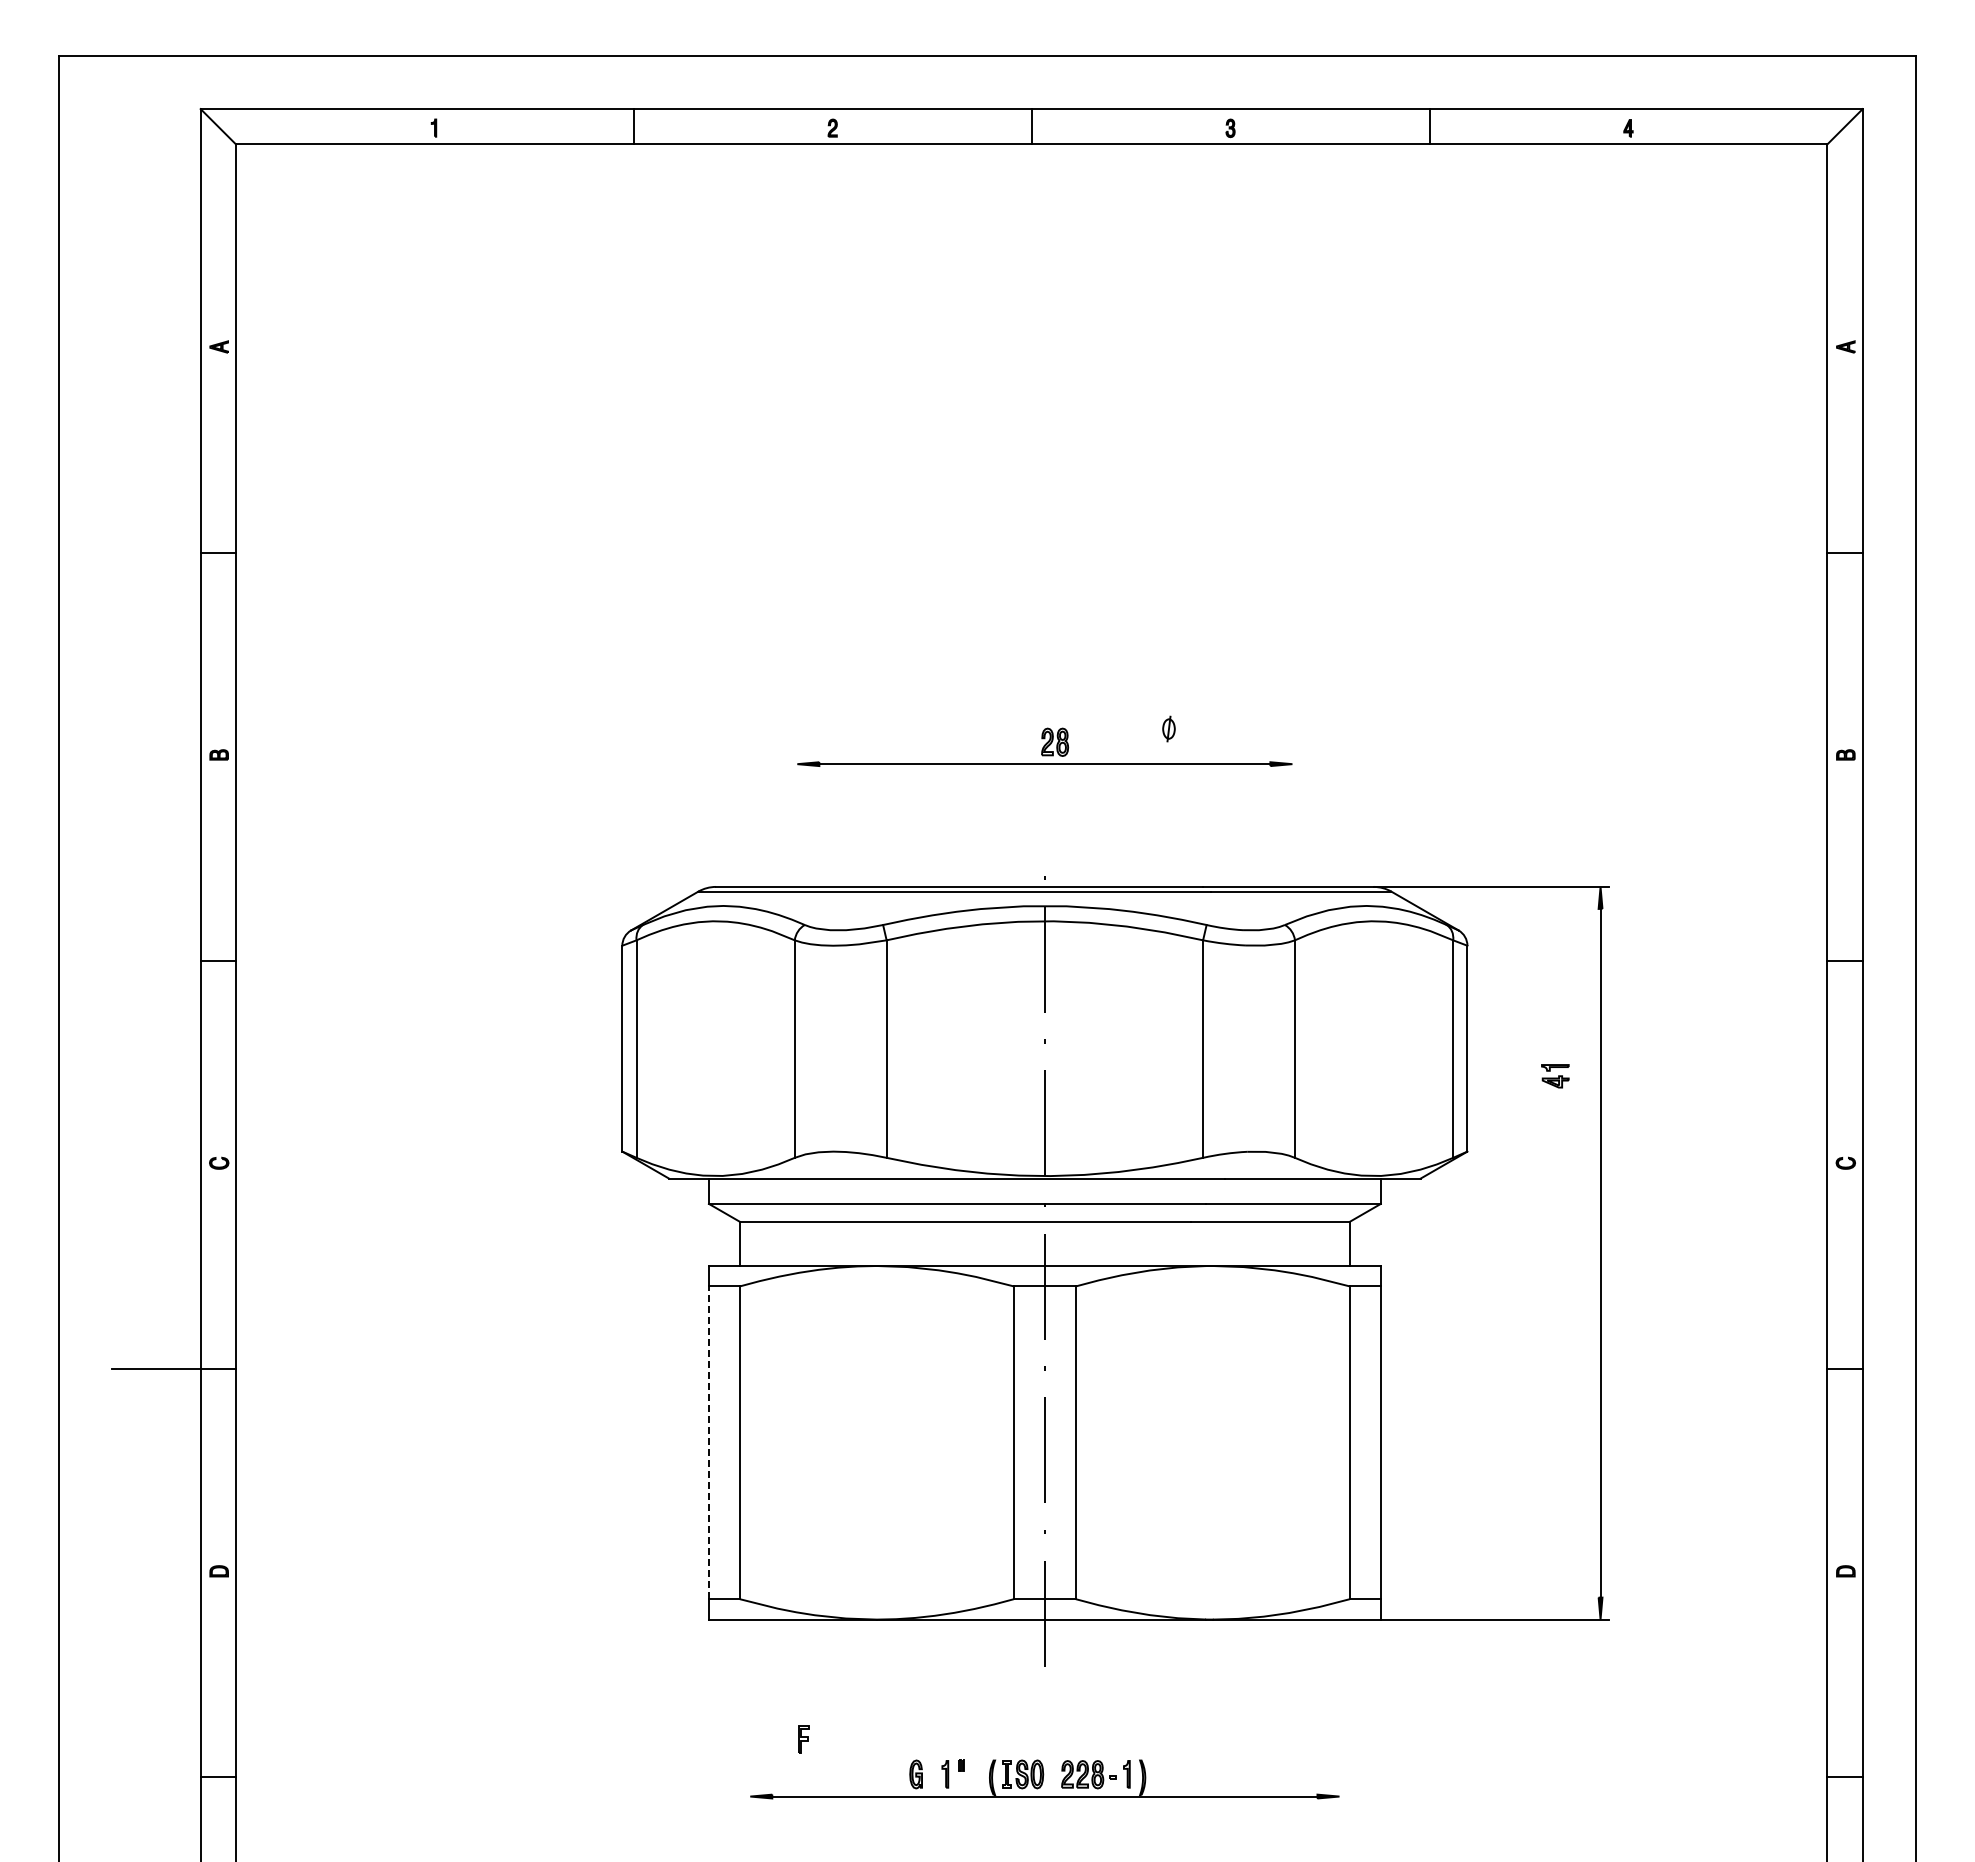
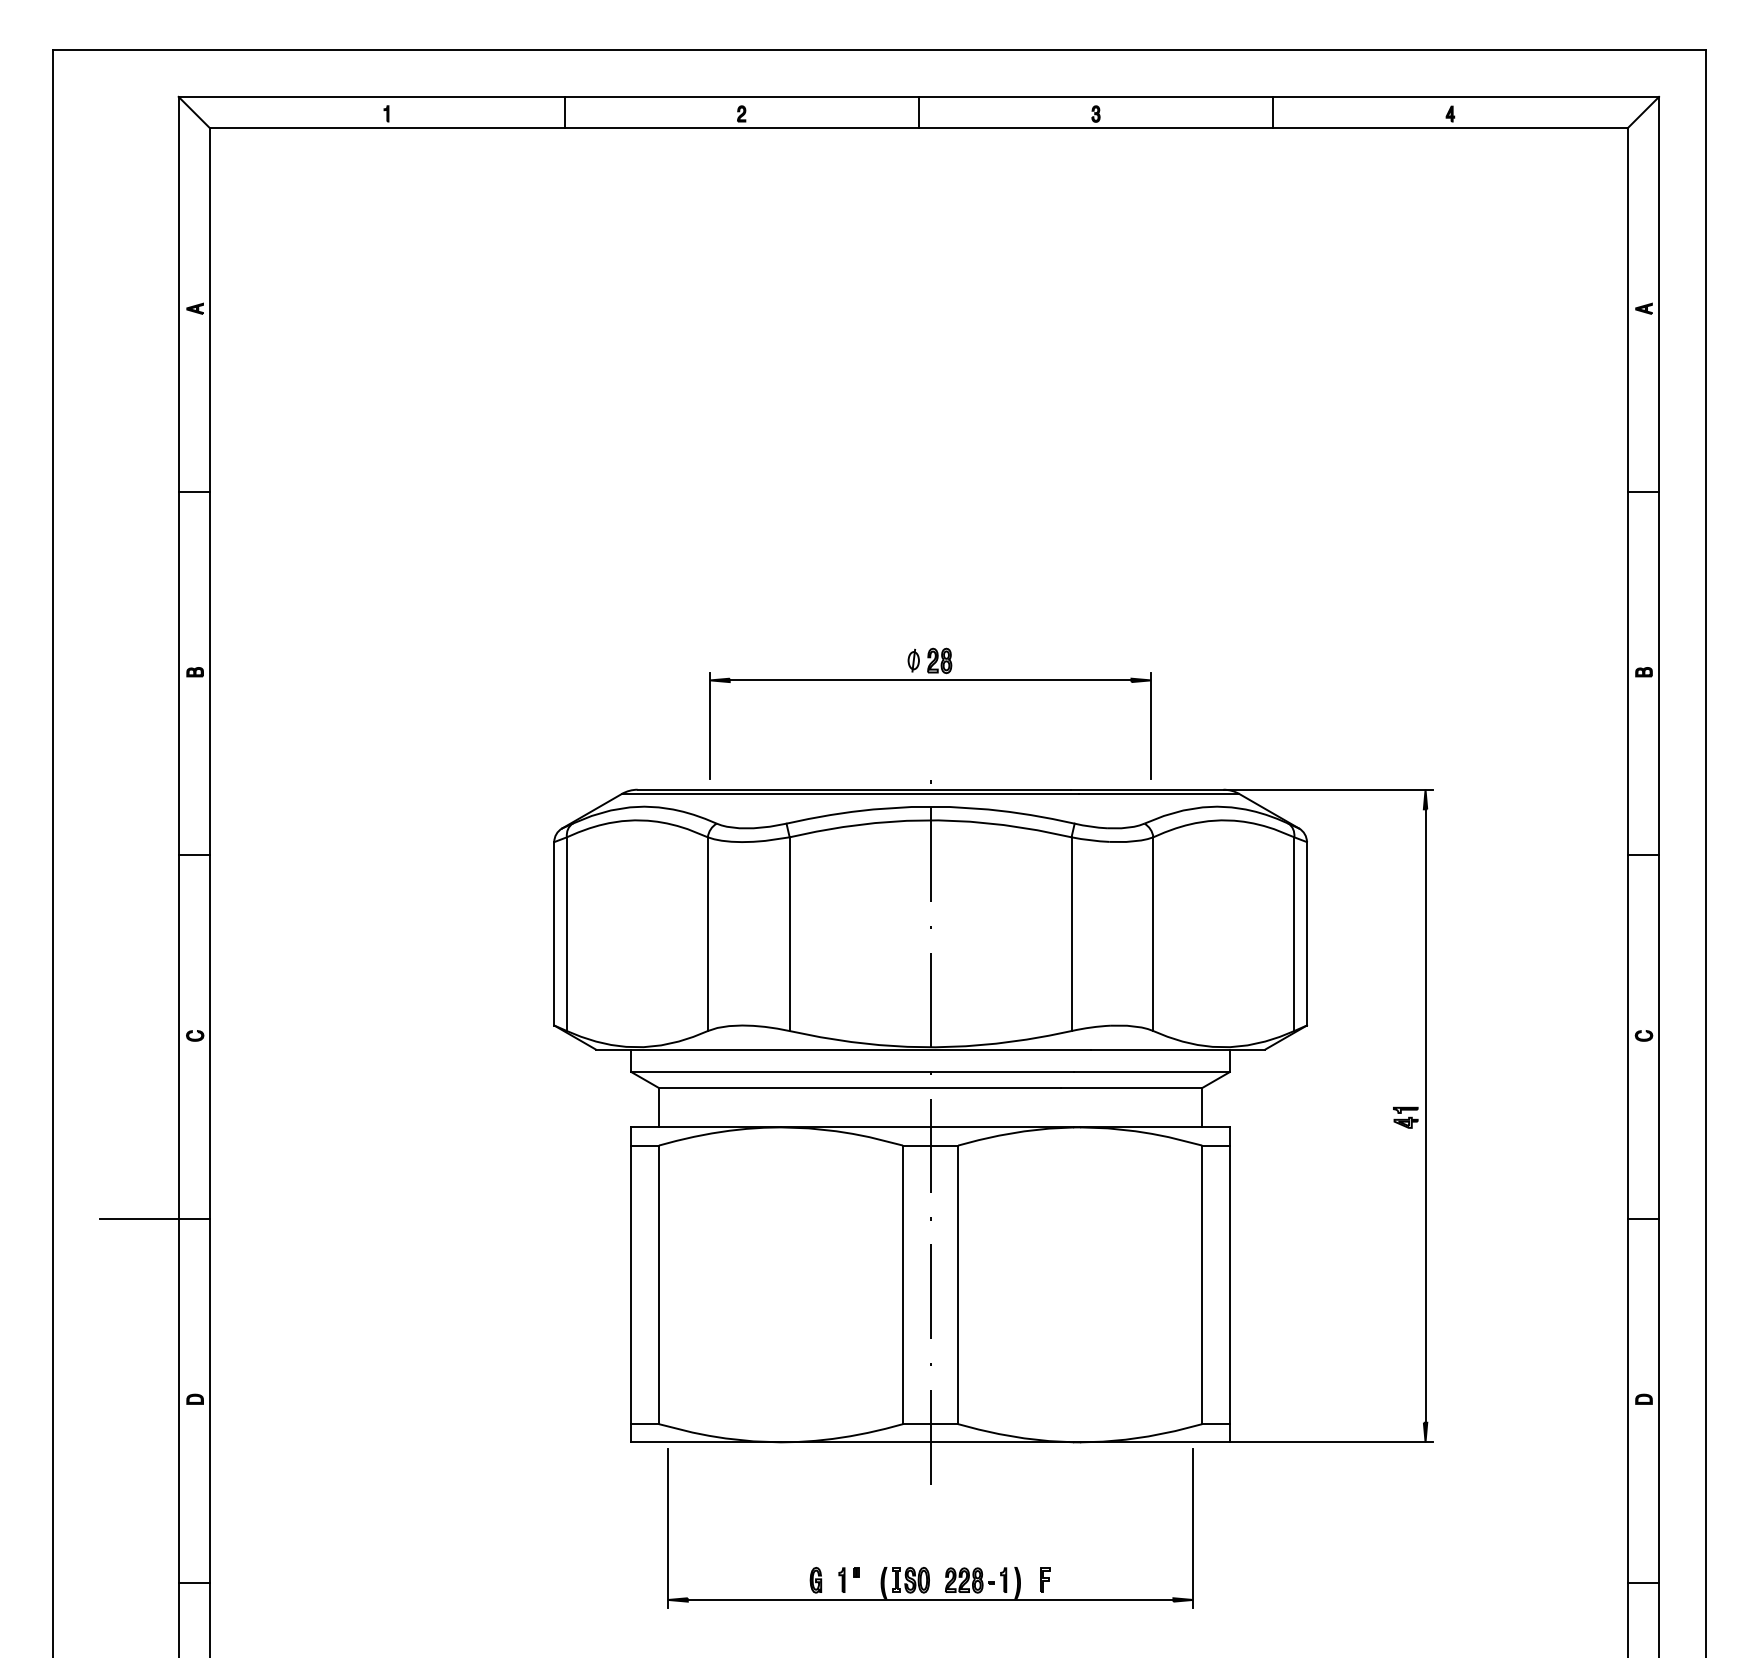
part: (1168, 728) -> (913, 660), moved
line: (797, 815) -> (710, 726), added
line: (1292, 815) -> (1151, 726), added
part: (1555, 1076) -> (1405, 1118), moved
line: (708, 1442) -> (630, 1284), dashed -> solid
line: (750, 1716) -> (668, 1528), added
line: (1339, 1716) -> (1193, 1528), added
part: (803, 1739) -> (1045, 1580), moved

